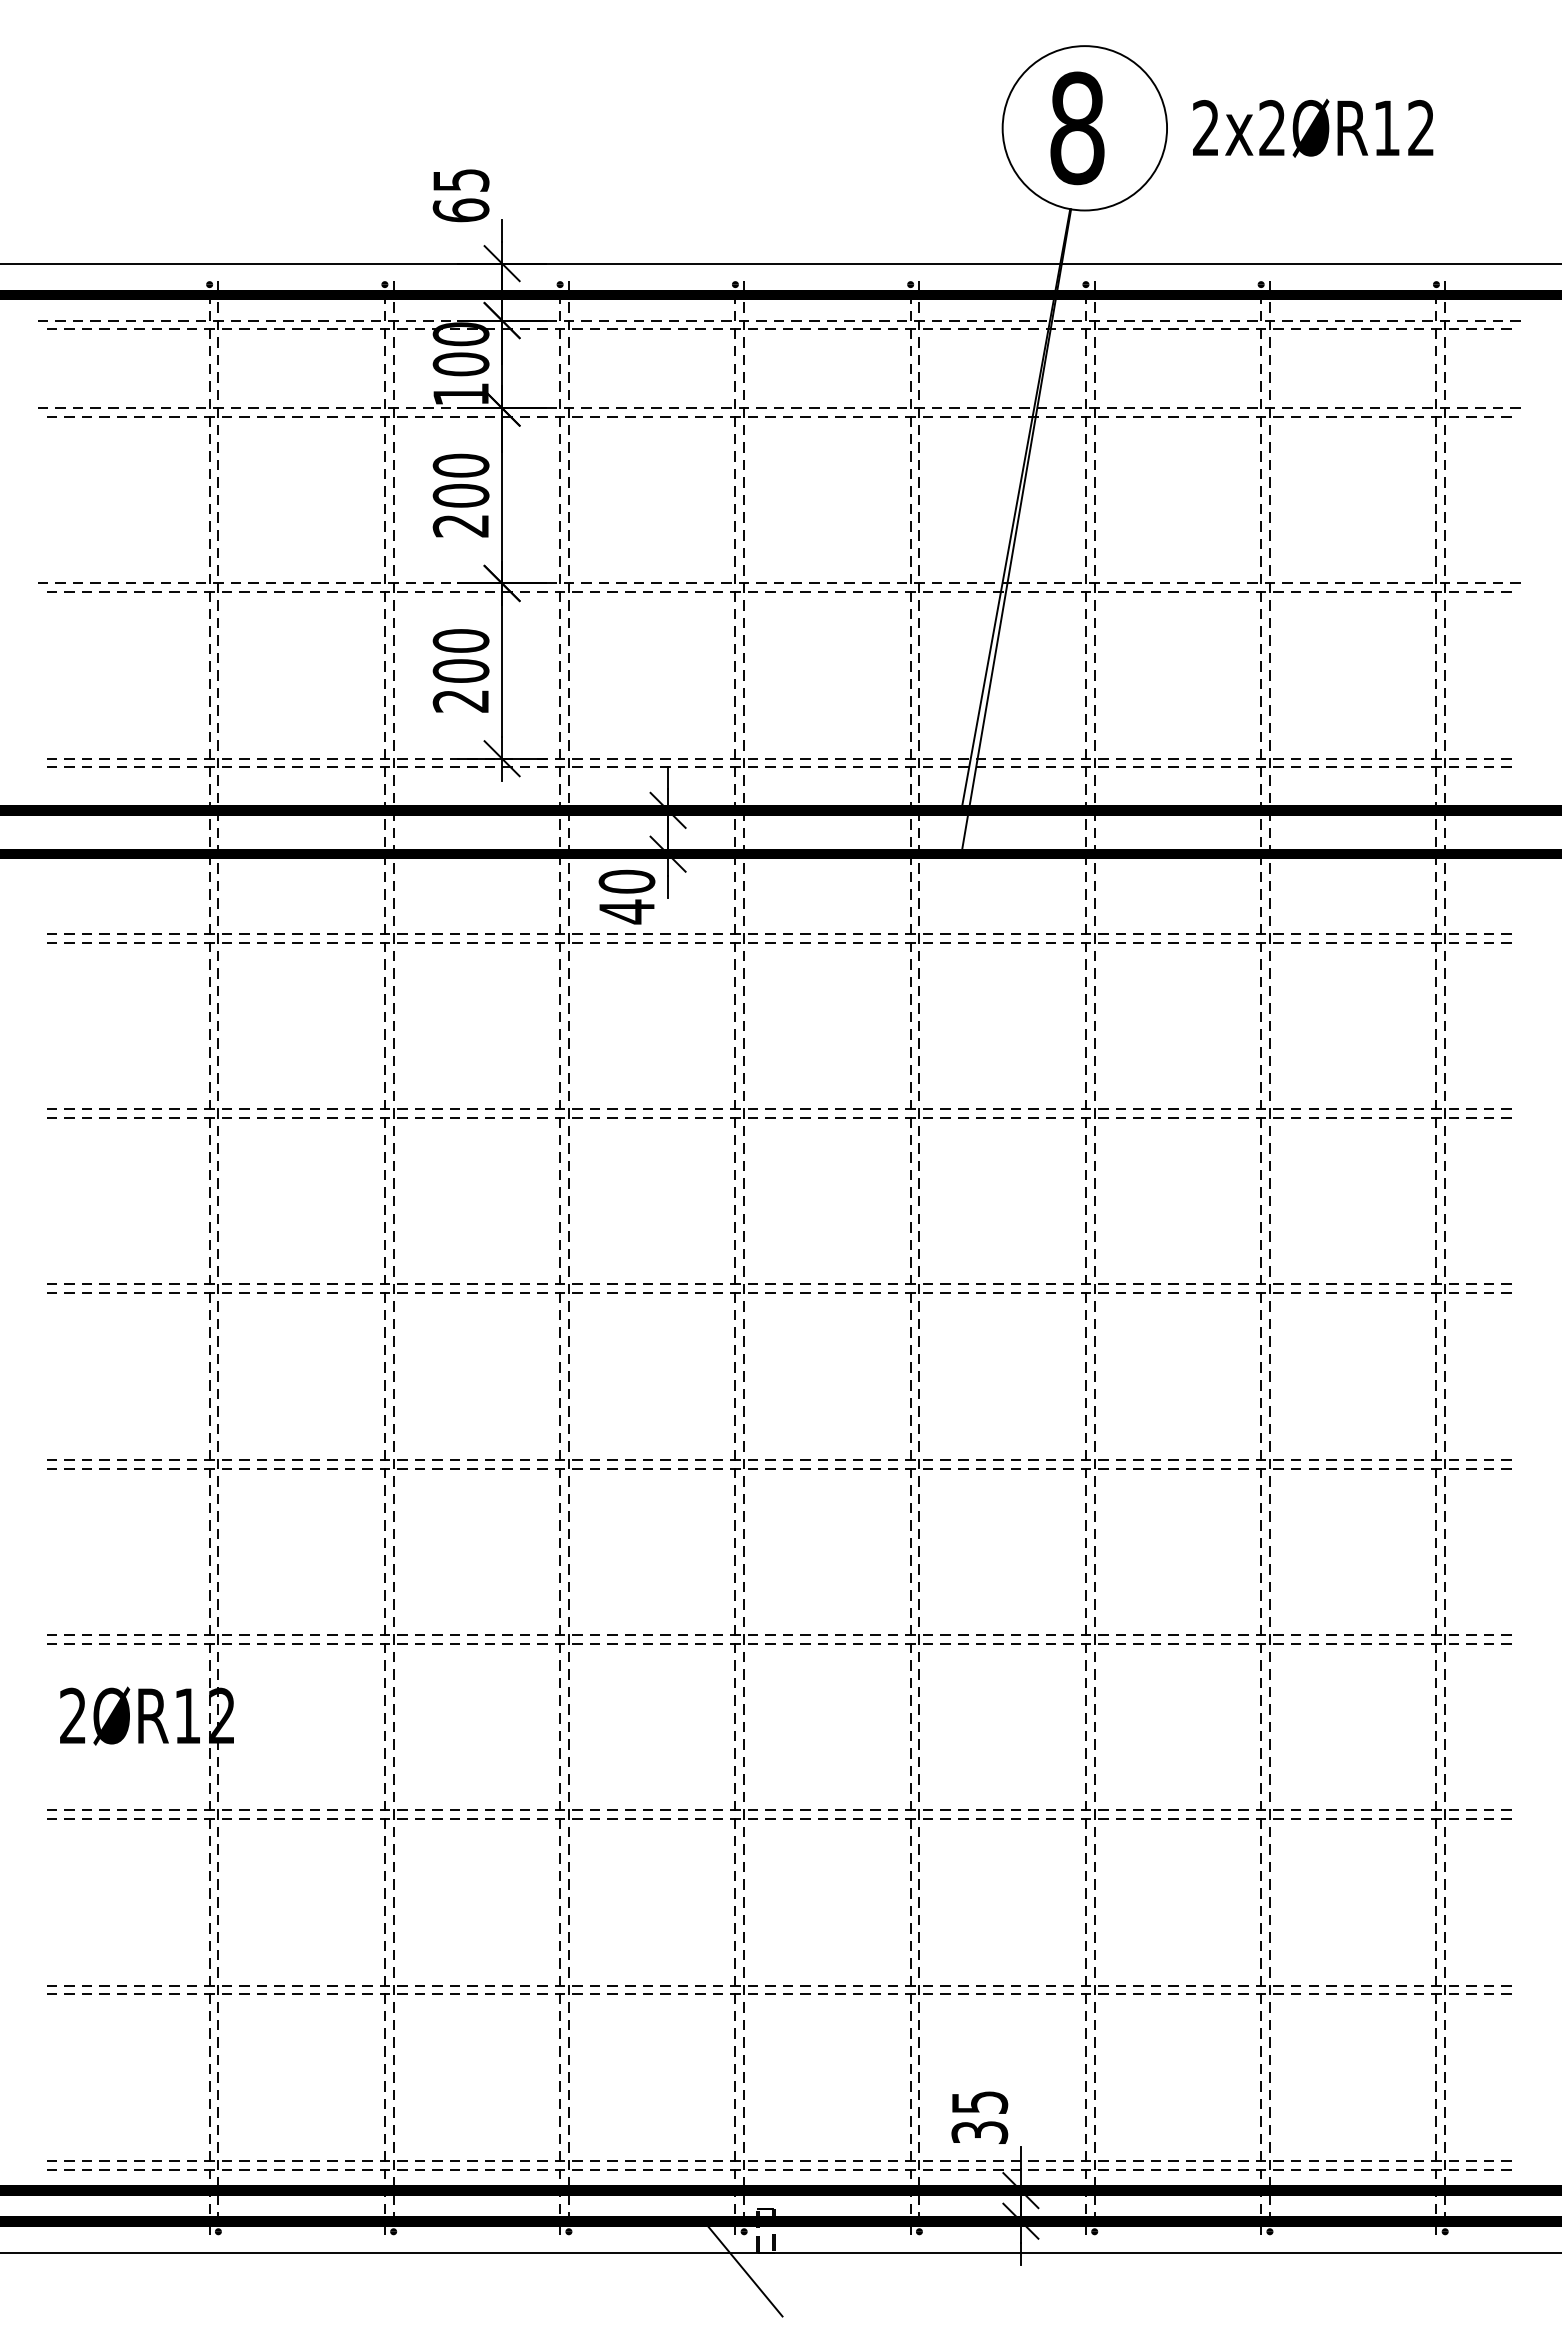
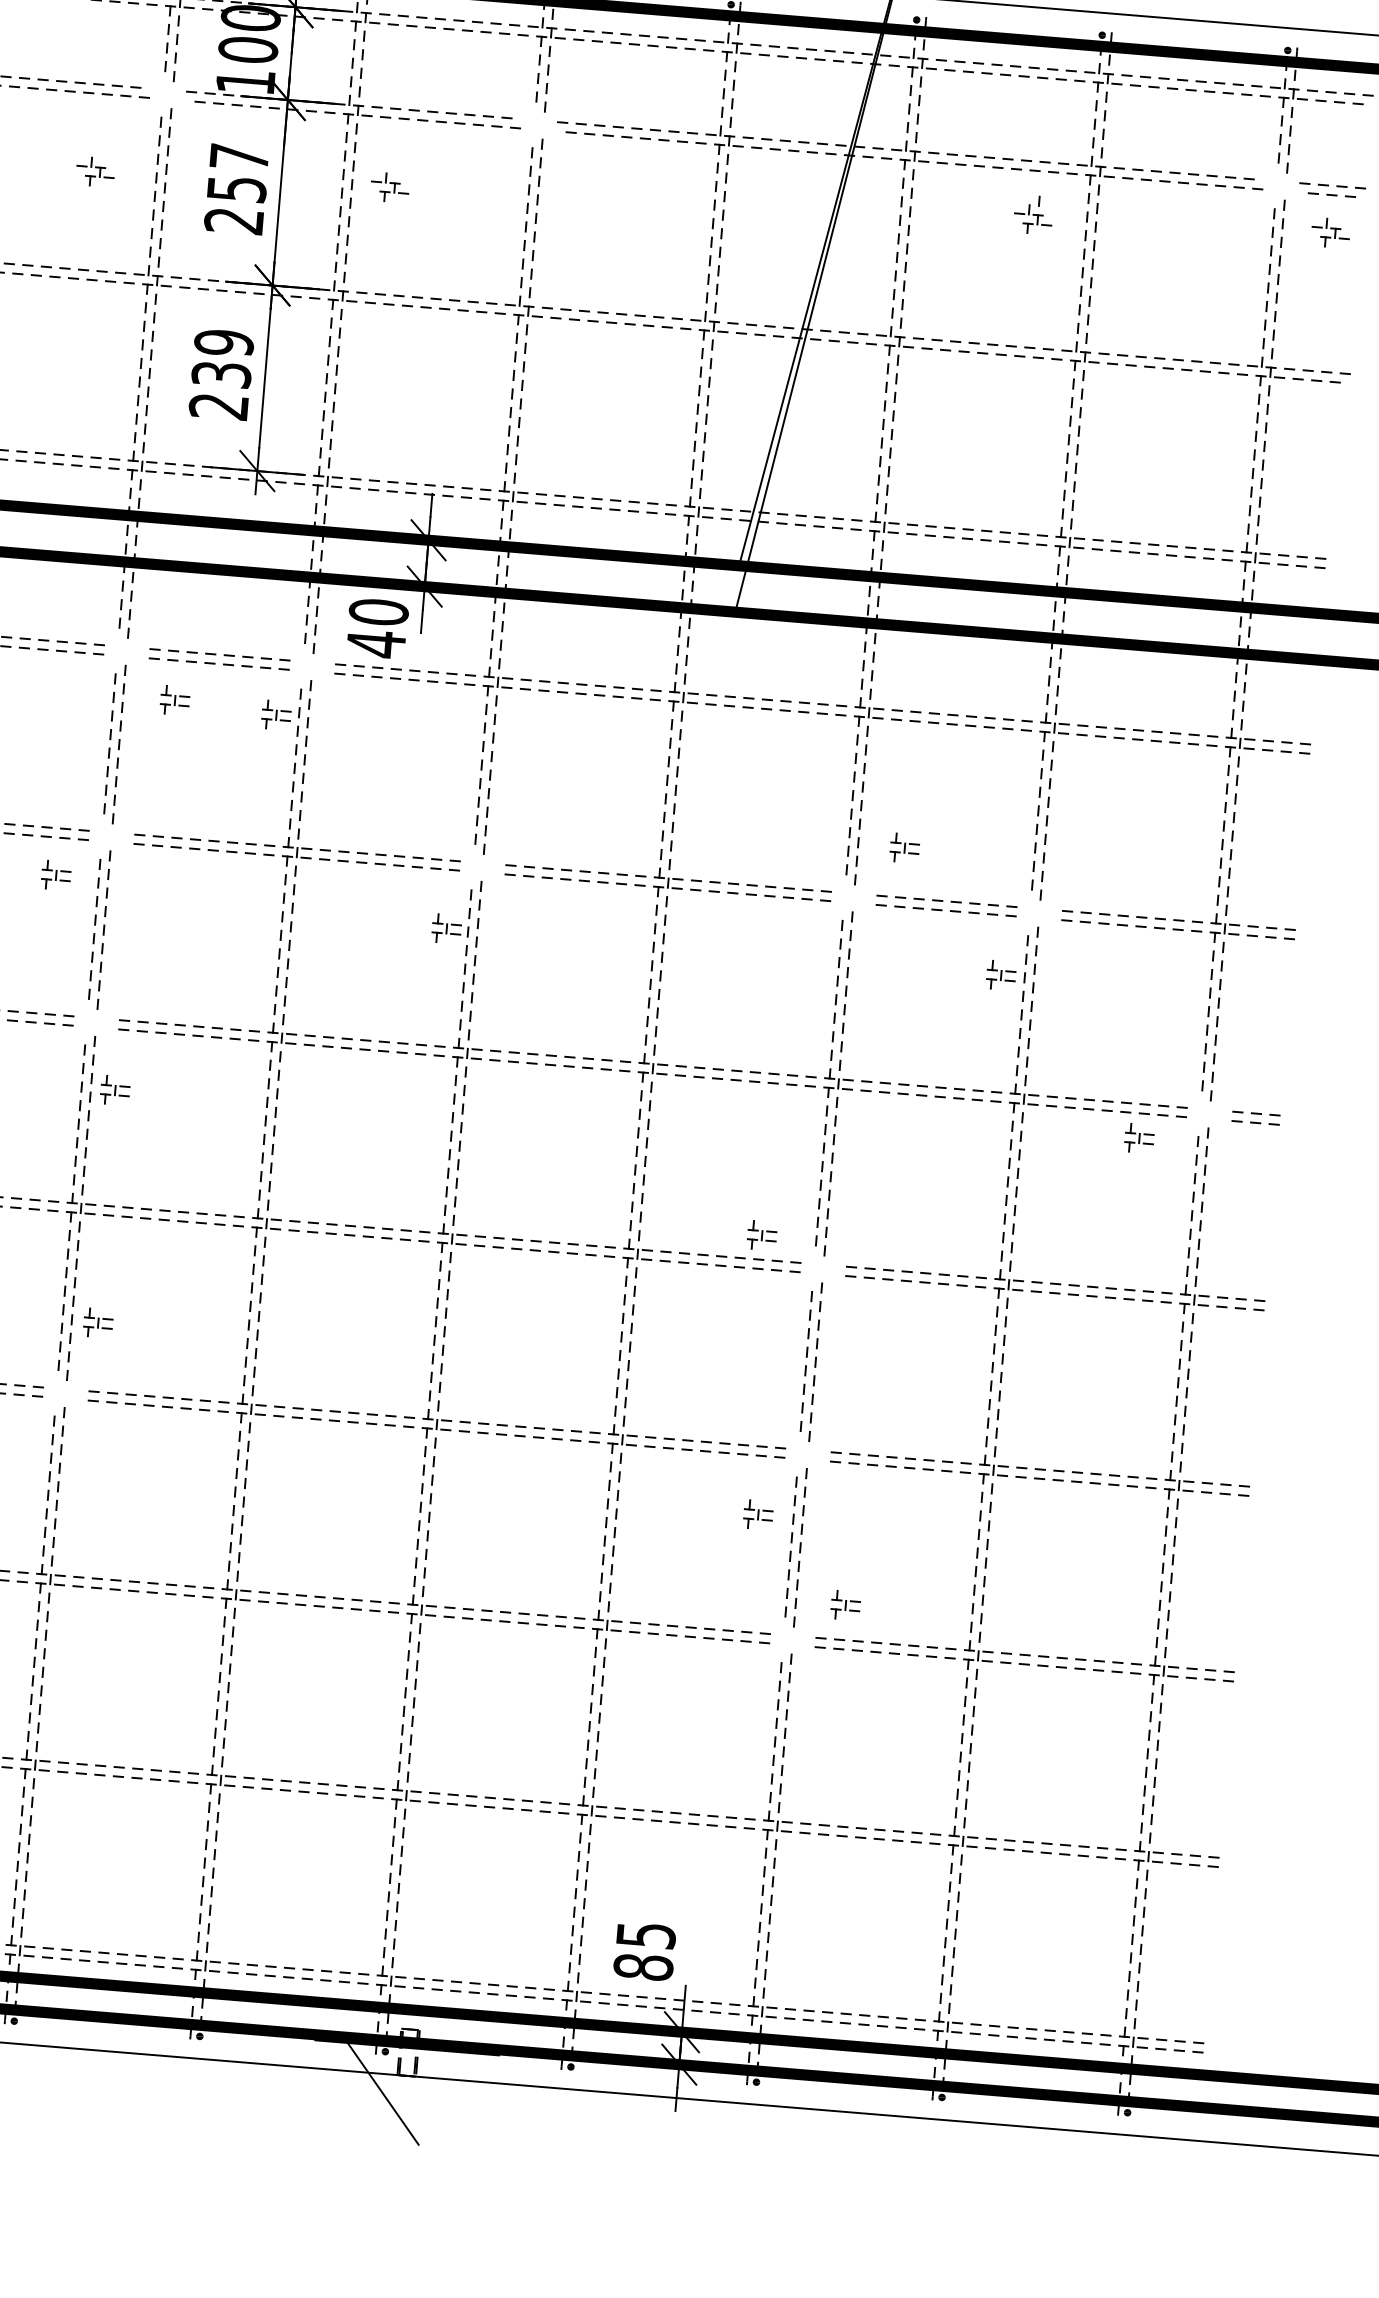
part: (389, 412) -> (95, 171), moved
part: (739, 412) -> (389, 187), moved
part: (1440, 412) -> (1330, 232), moved
part: (1210, 458) -> (1033, 214), added
text: (460, 480) -> (237, 172), 200 -> 257
text: (460, 655) -> (222, 358), 200 -> 239
part: (393, 937) -> (175, 699), moved
part: (568, 937) -> (276, 714), moved
part: (393, 1113) -> (56, 875), moved
part: (743, 1113) -> (446, 928), moved
part: (1094, 1113) -> (904, 848), moved
part: (1269, 1113) -> (1000, 975), moved
part: (393, 1288) -> (115, 1090), moved
part: (1444, 1288) -> (1138, 1138), moved
part: (1094, 1463) -> (761, 1235), moved
part: (393, 1638) -> (98, 1322), moved
part: (1094, 1638) -> (758, 1513), moved
part: (1094, 1814) -> (845, 1605), moved
text: (979, 2132) -> (643, 1967), 35 -> 85

